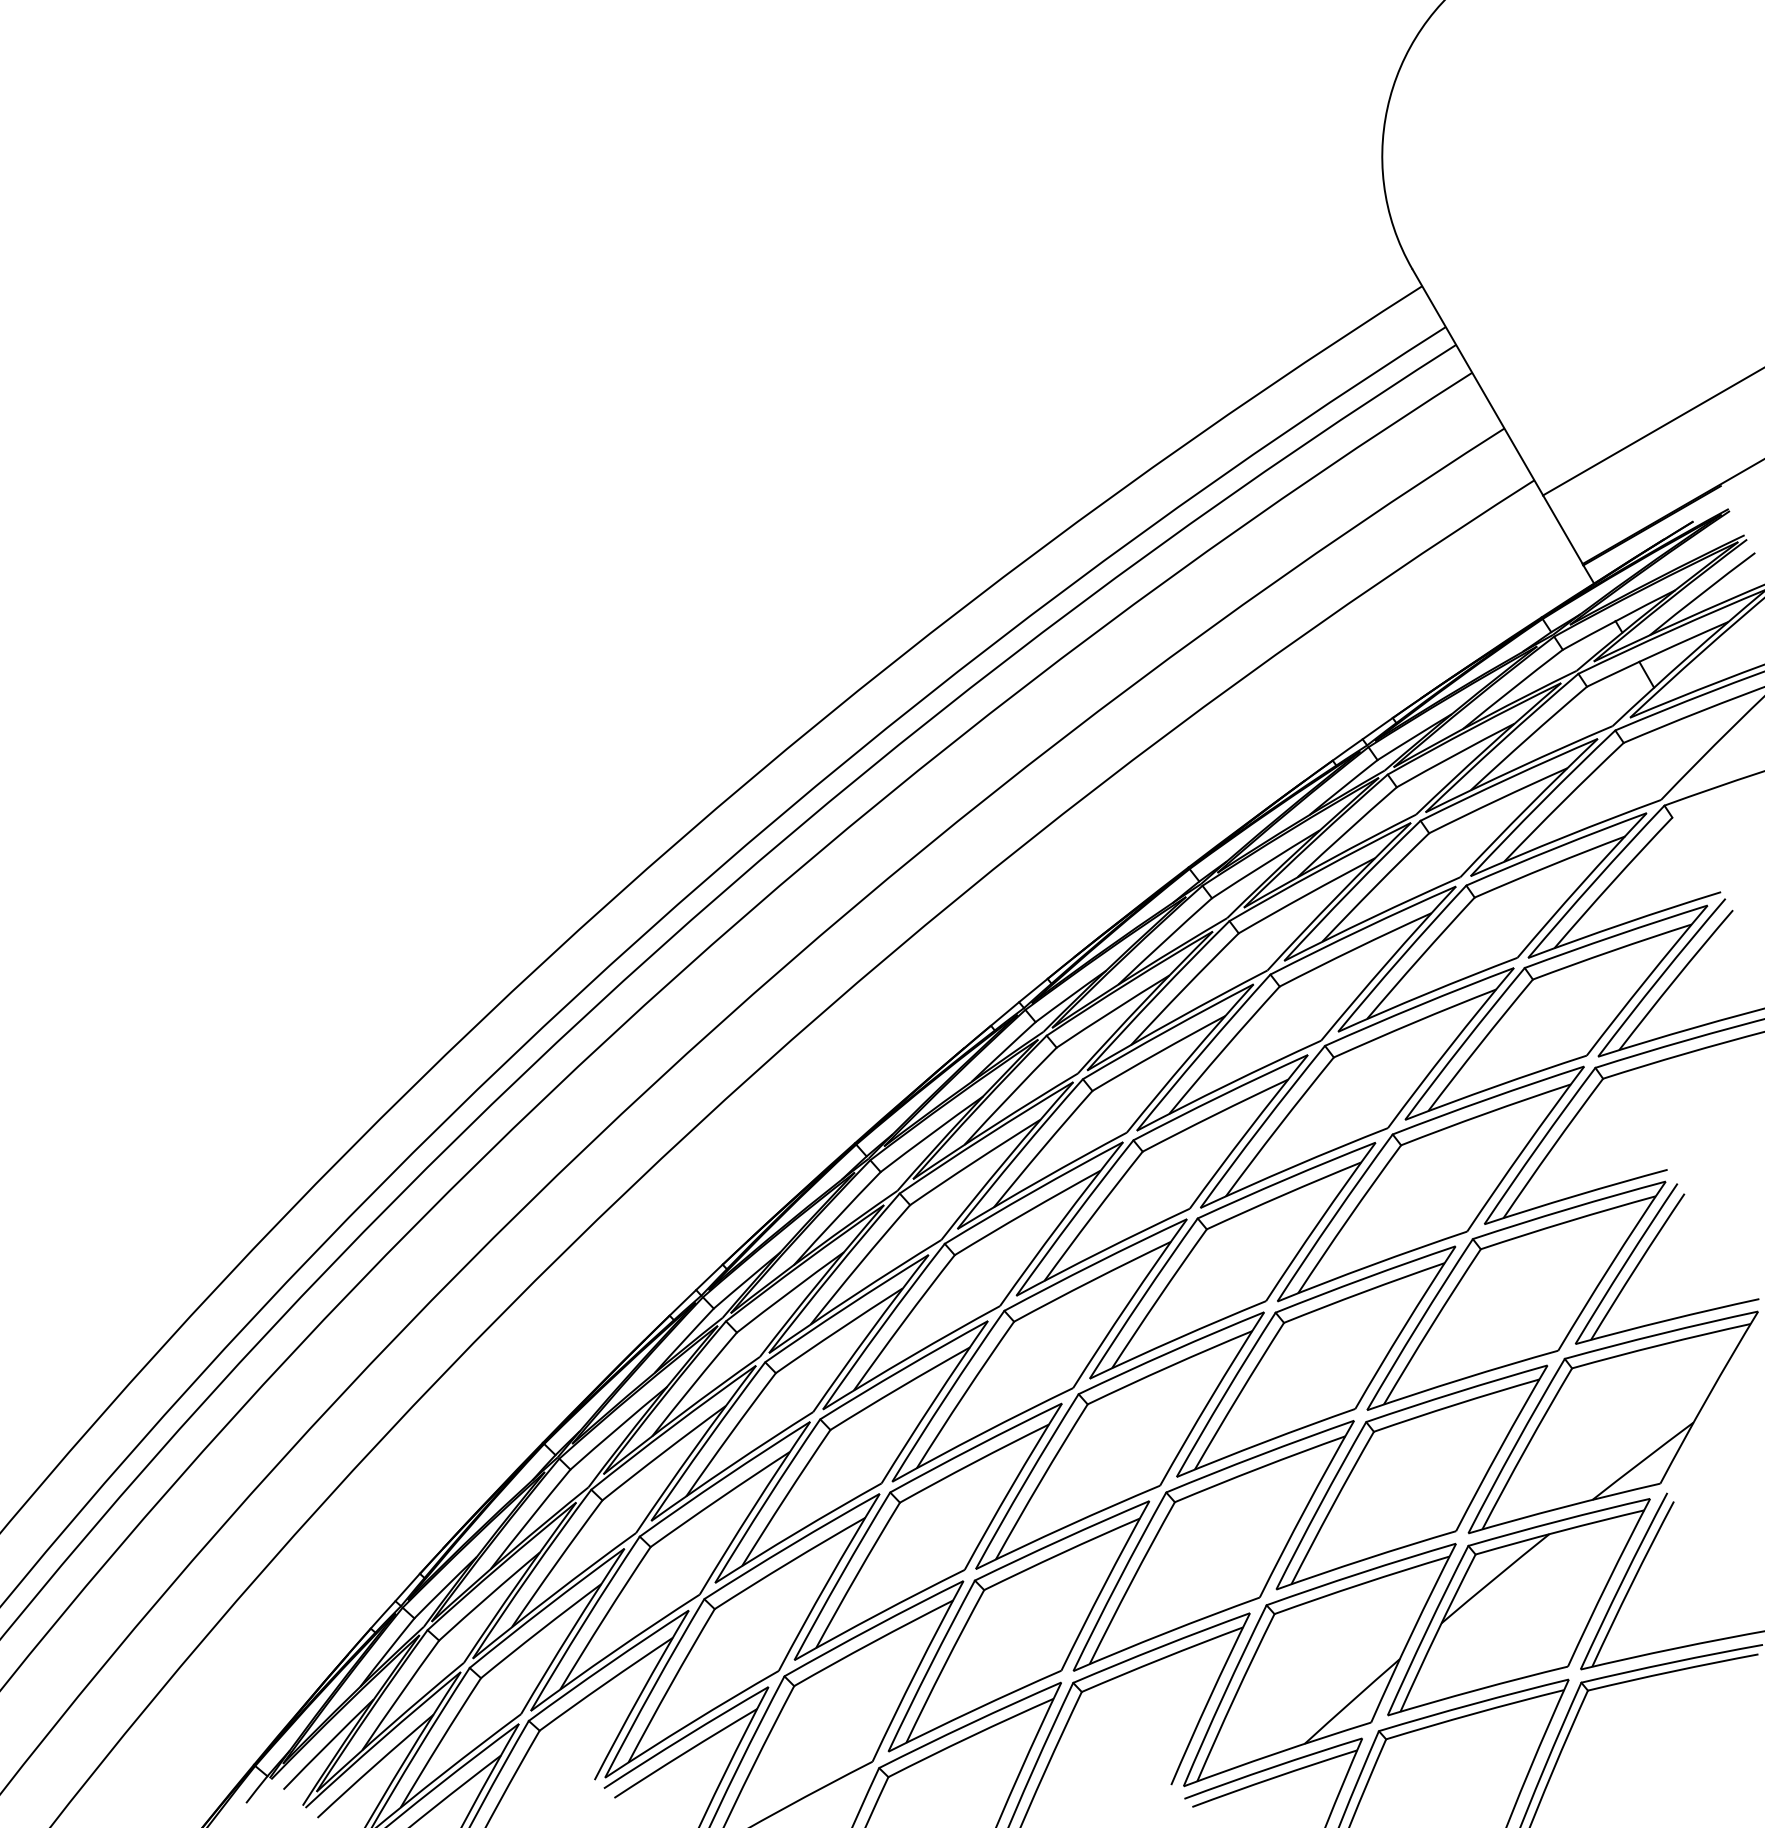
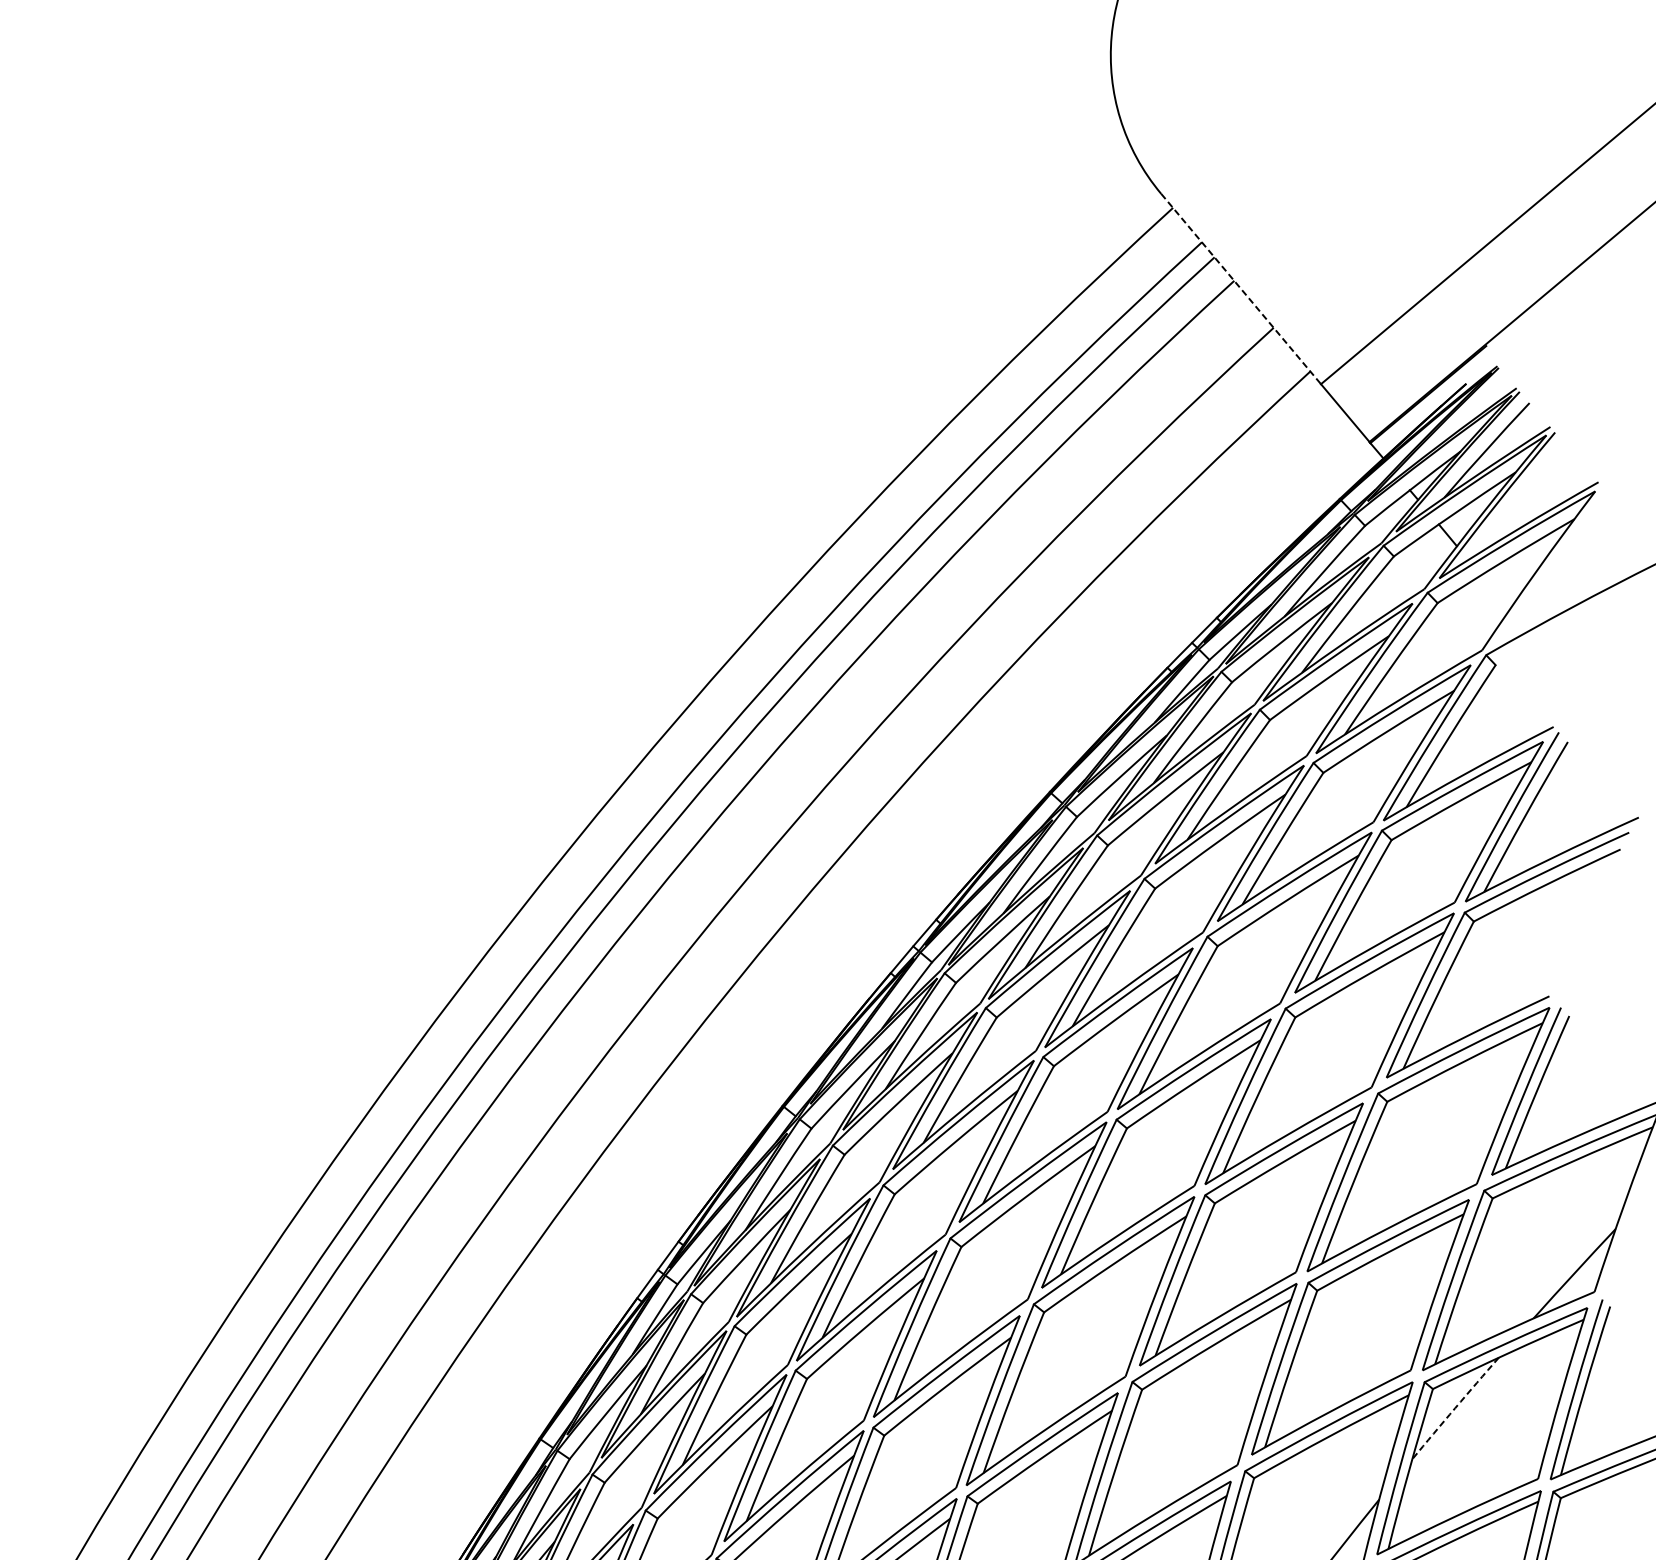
line: (1478, 382) -> (1241, 288), solid -> dashed
arc: (1495, 1578) -> (1455, 1408), solid -> dashed

